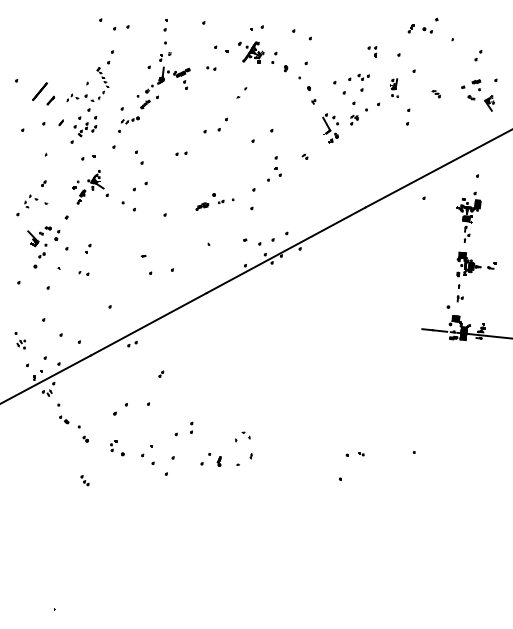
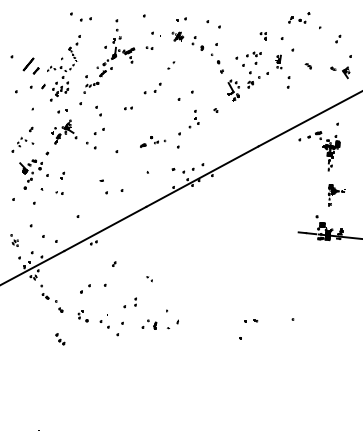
part: (251, 52) -> (177, 36), size x0.6
part: (471, 85) -> (315, 135), moved
part: (202, 206) -> (143, 145), size x0.6
part: (476, 276) -> (336, 195), size x0.6
part: (245, 435) -> (148, 279), moved
part: (84, 480) -> (59, 339), size x1.6

